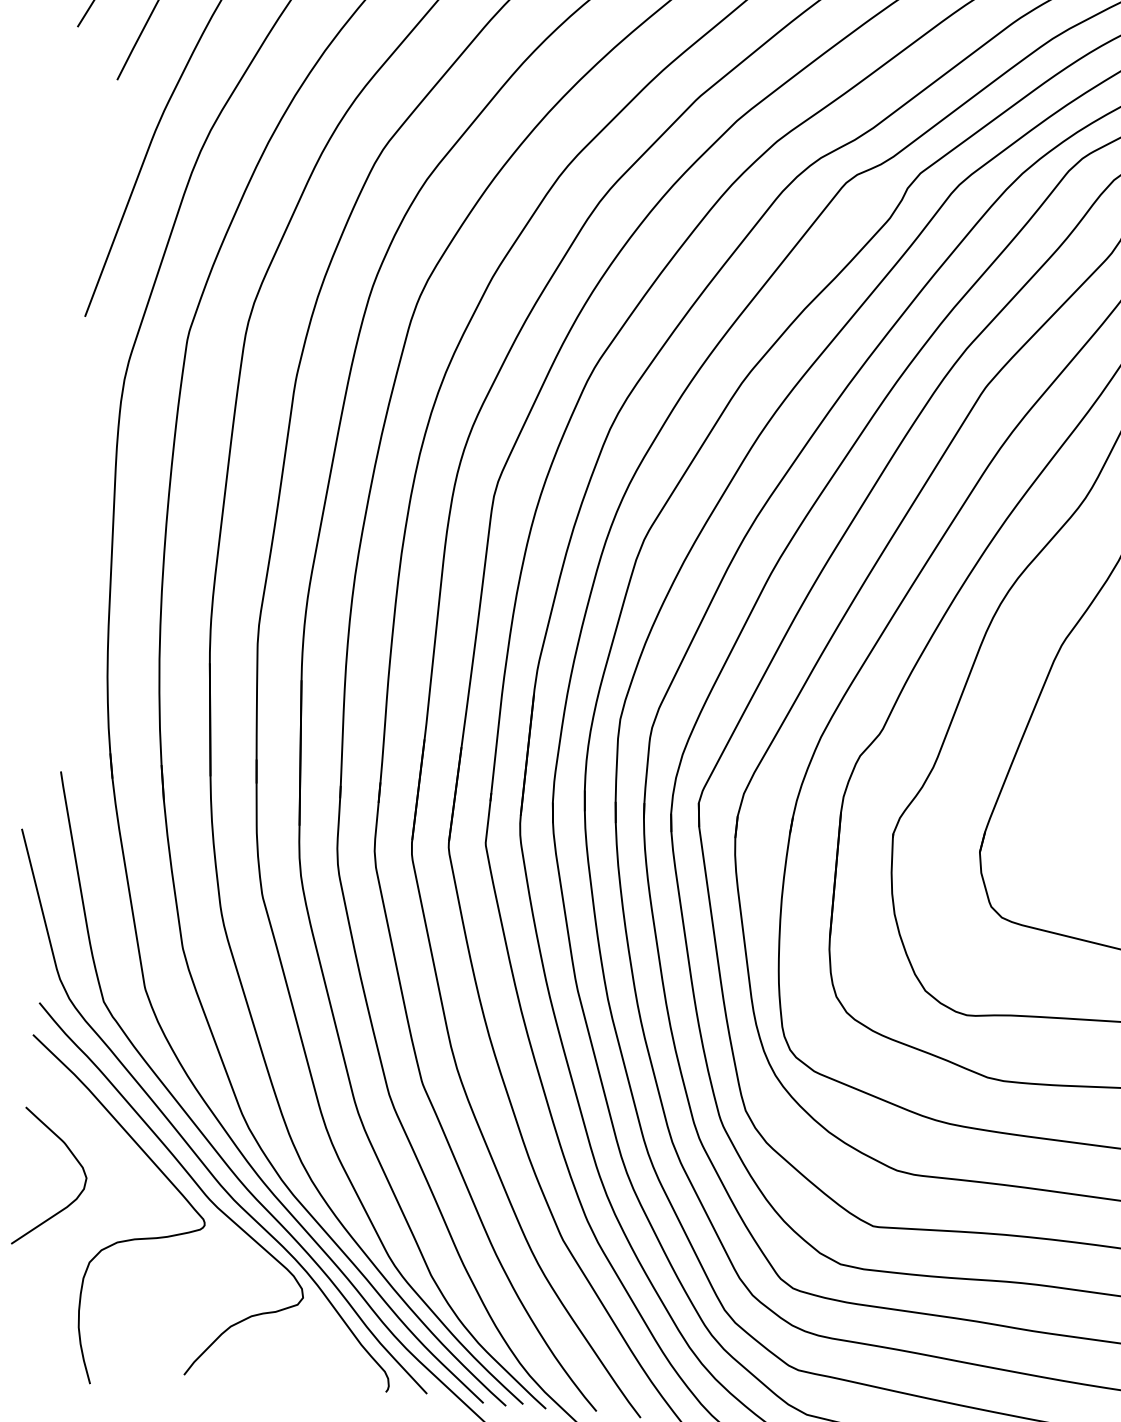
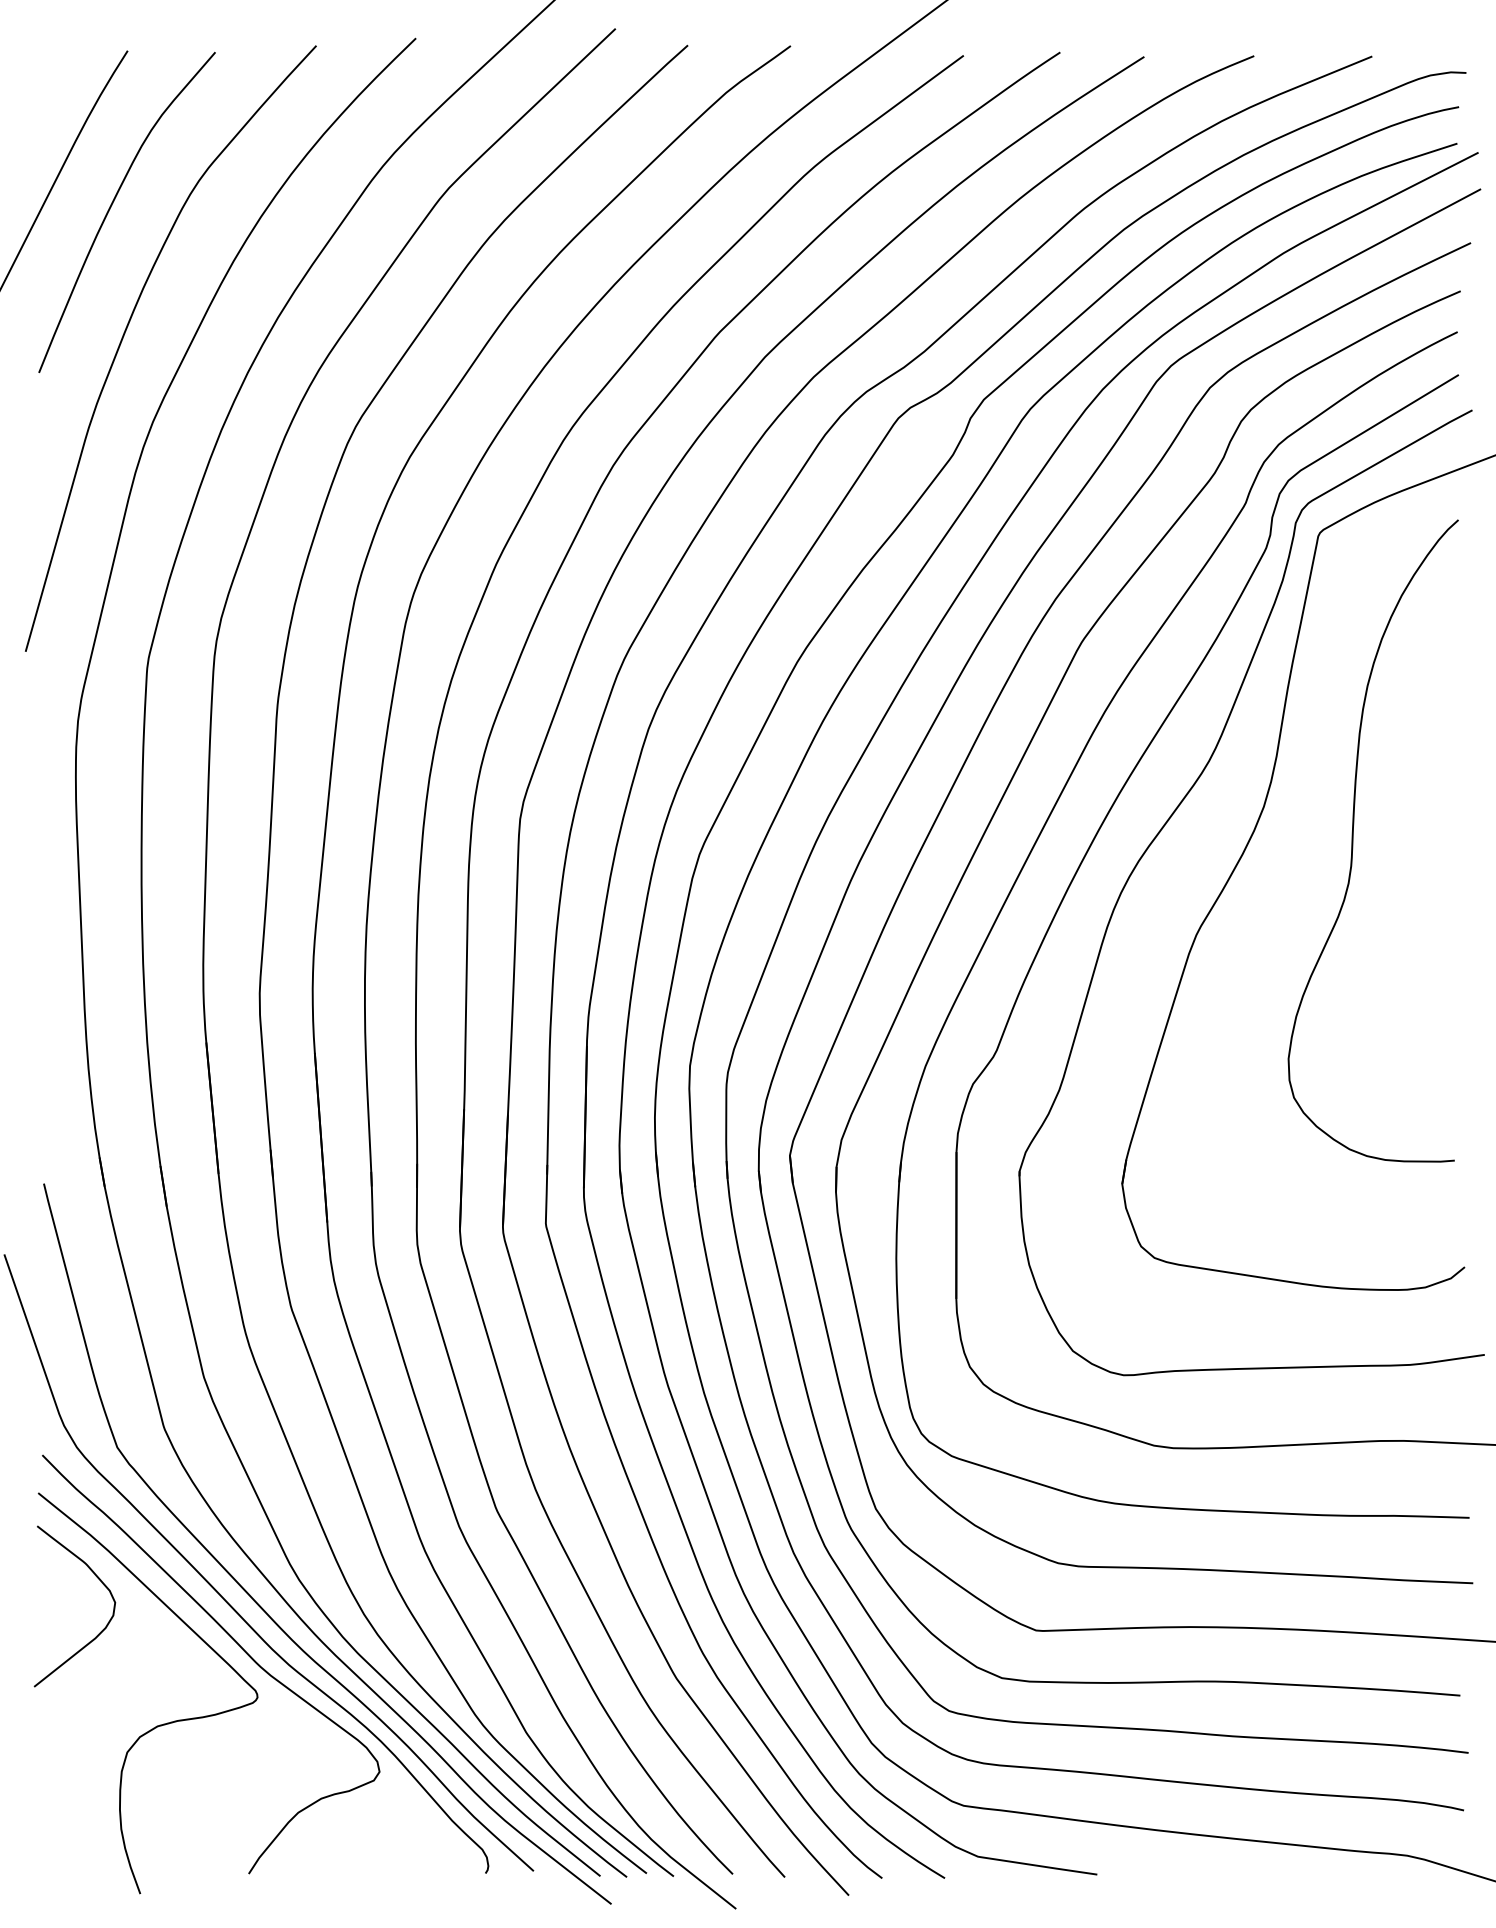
curve: (77, 1161) -> (102, 1584), moved

